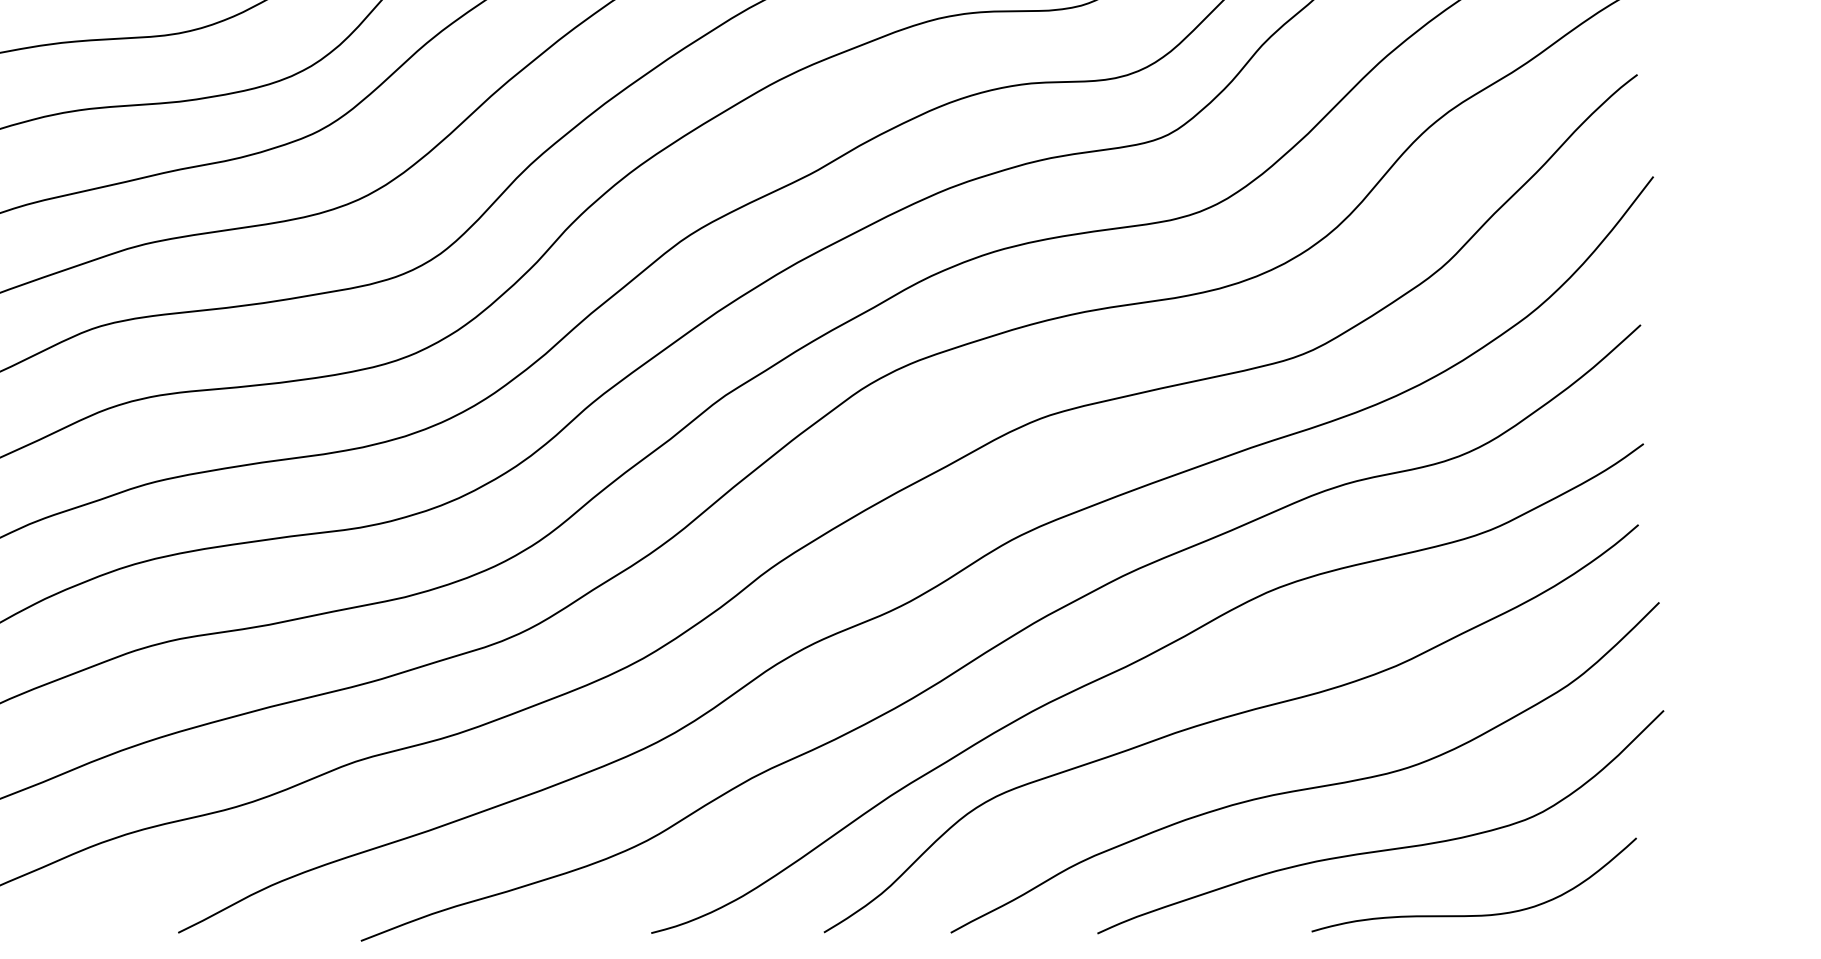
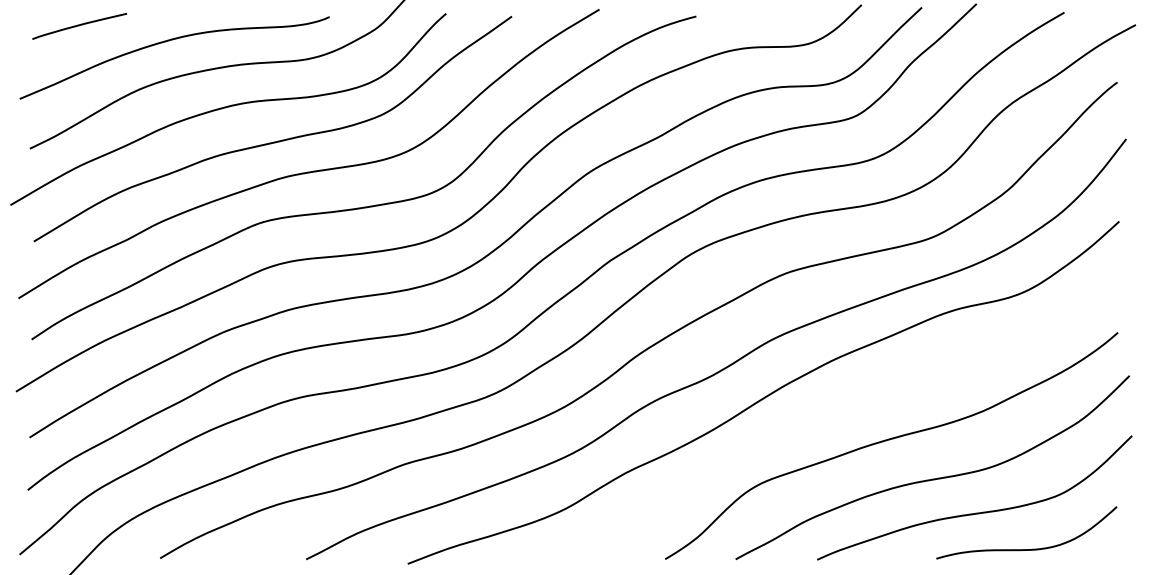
curve: (1137, 663) -> (839, 409), removed

